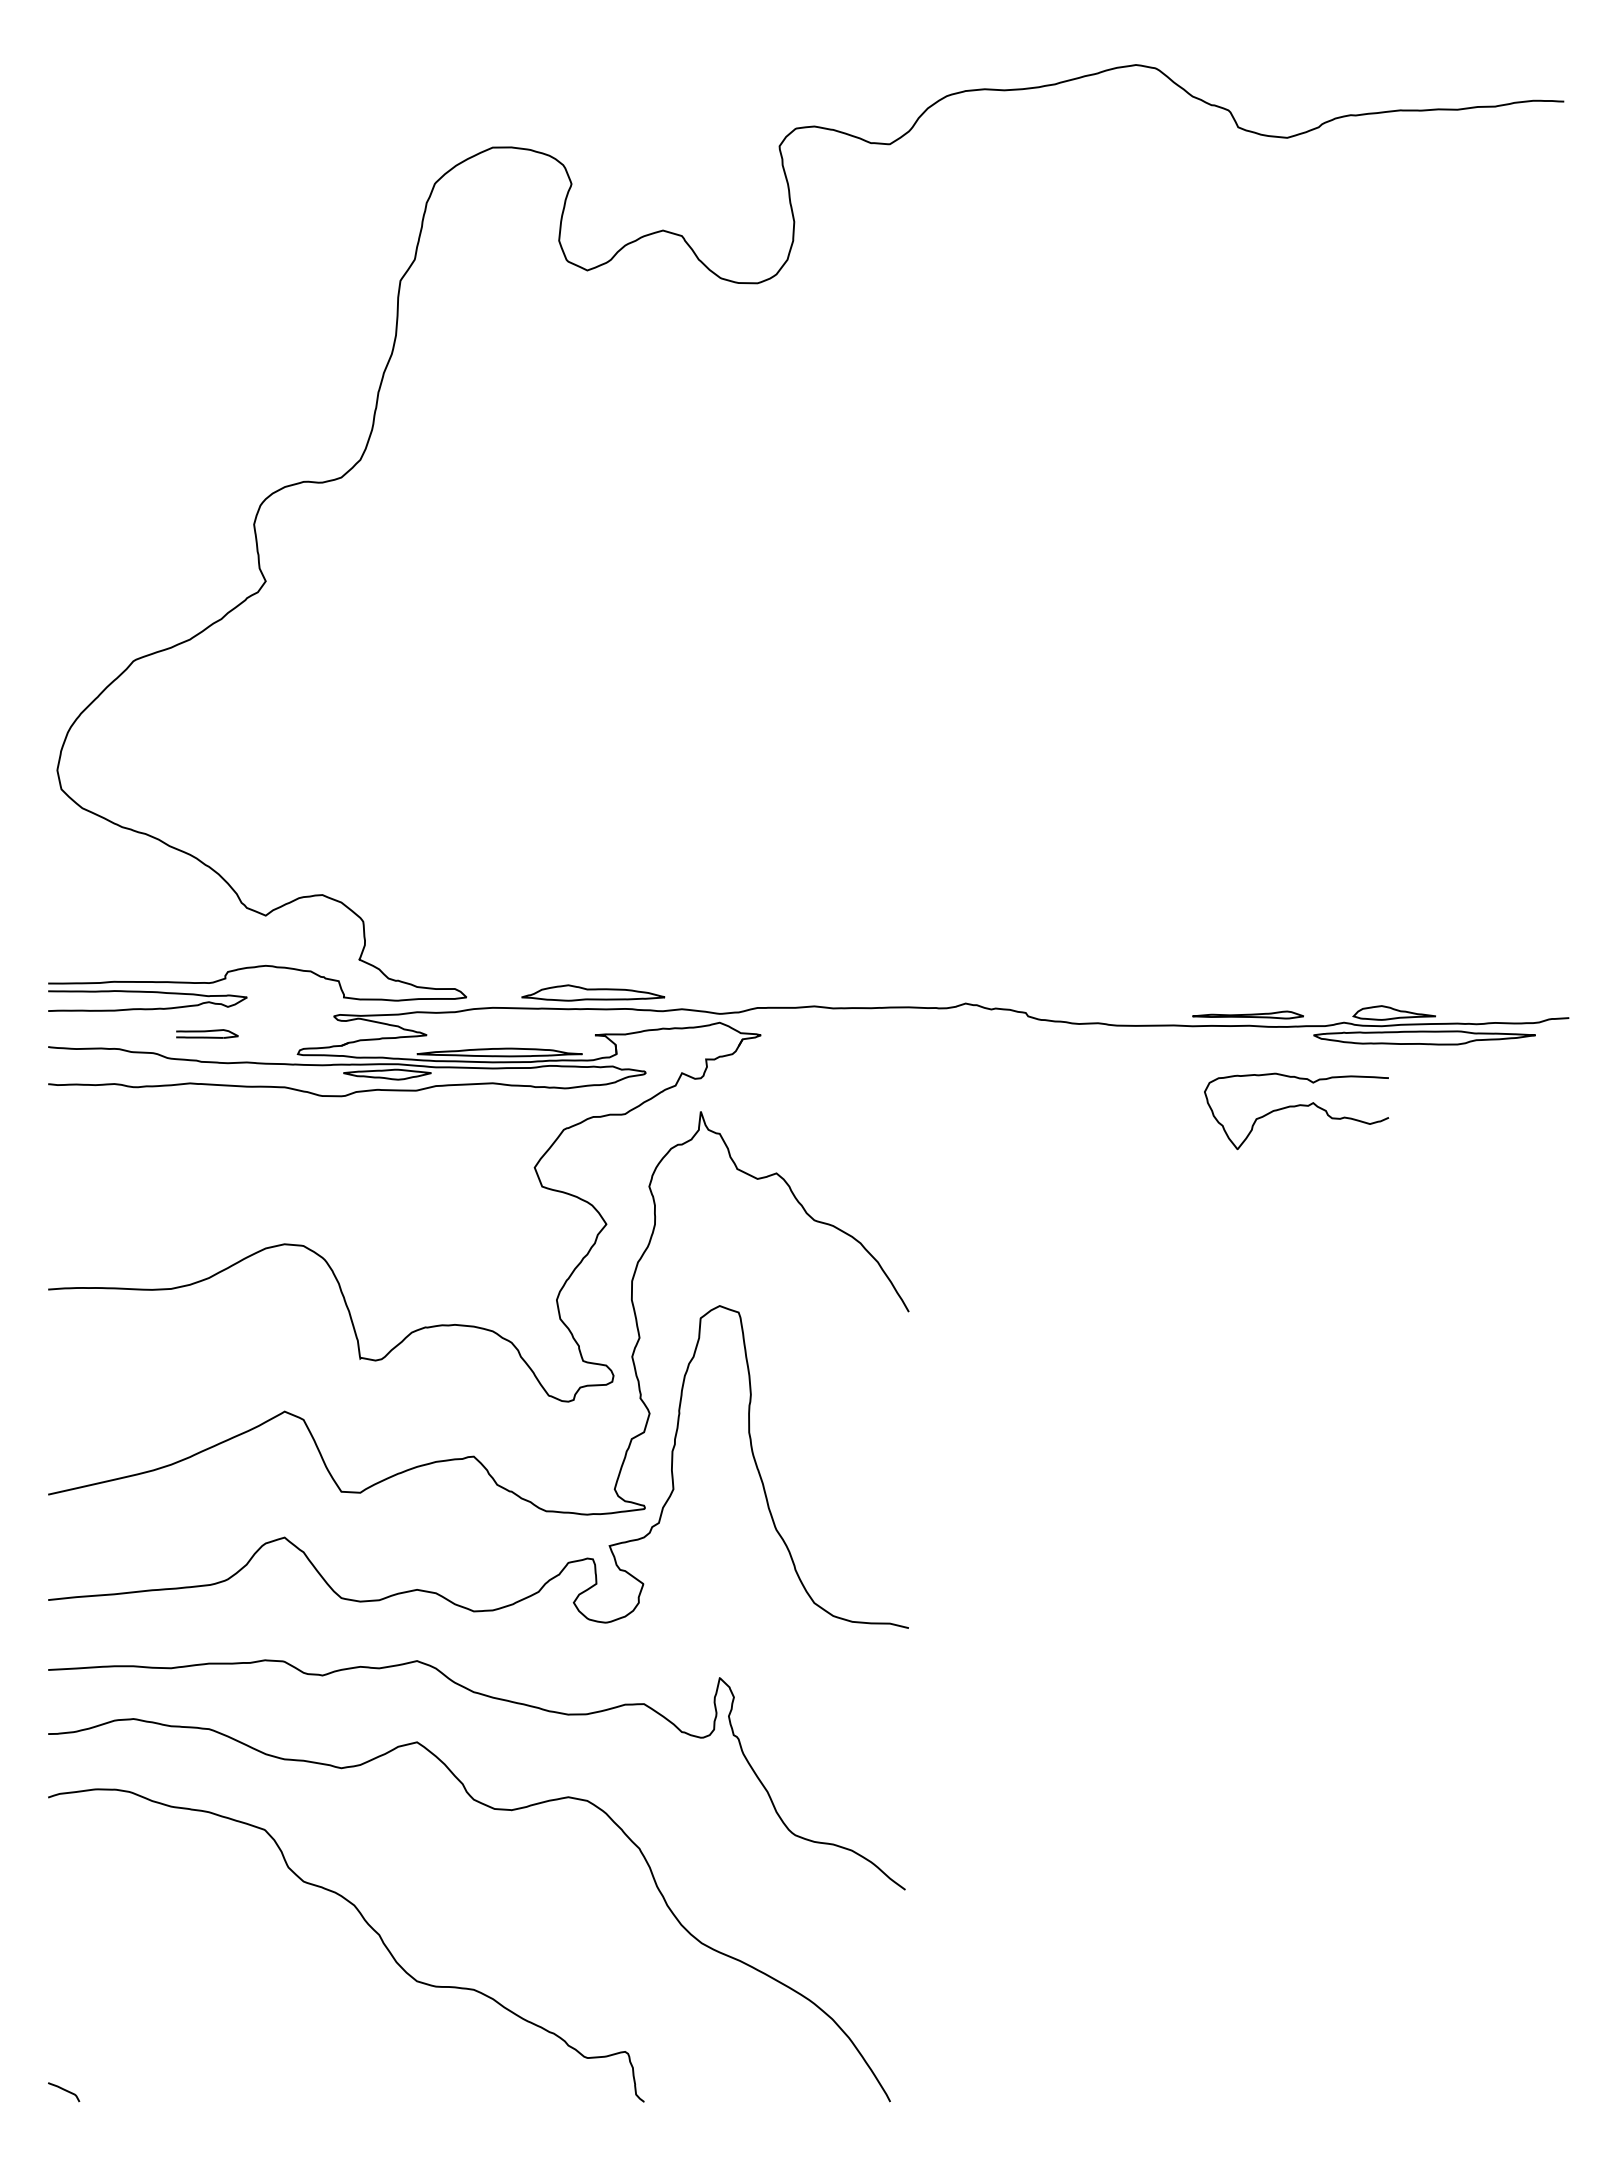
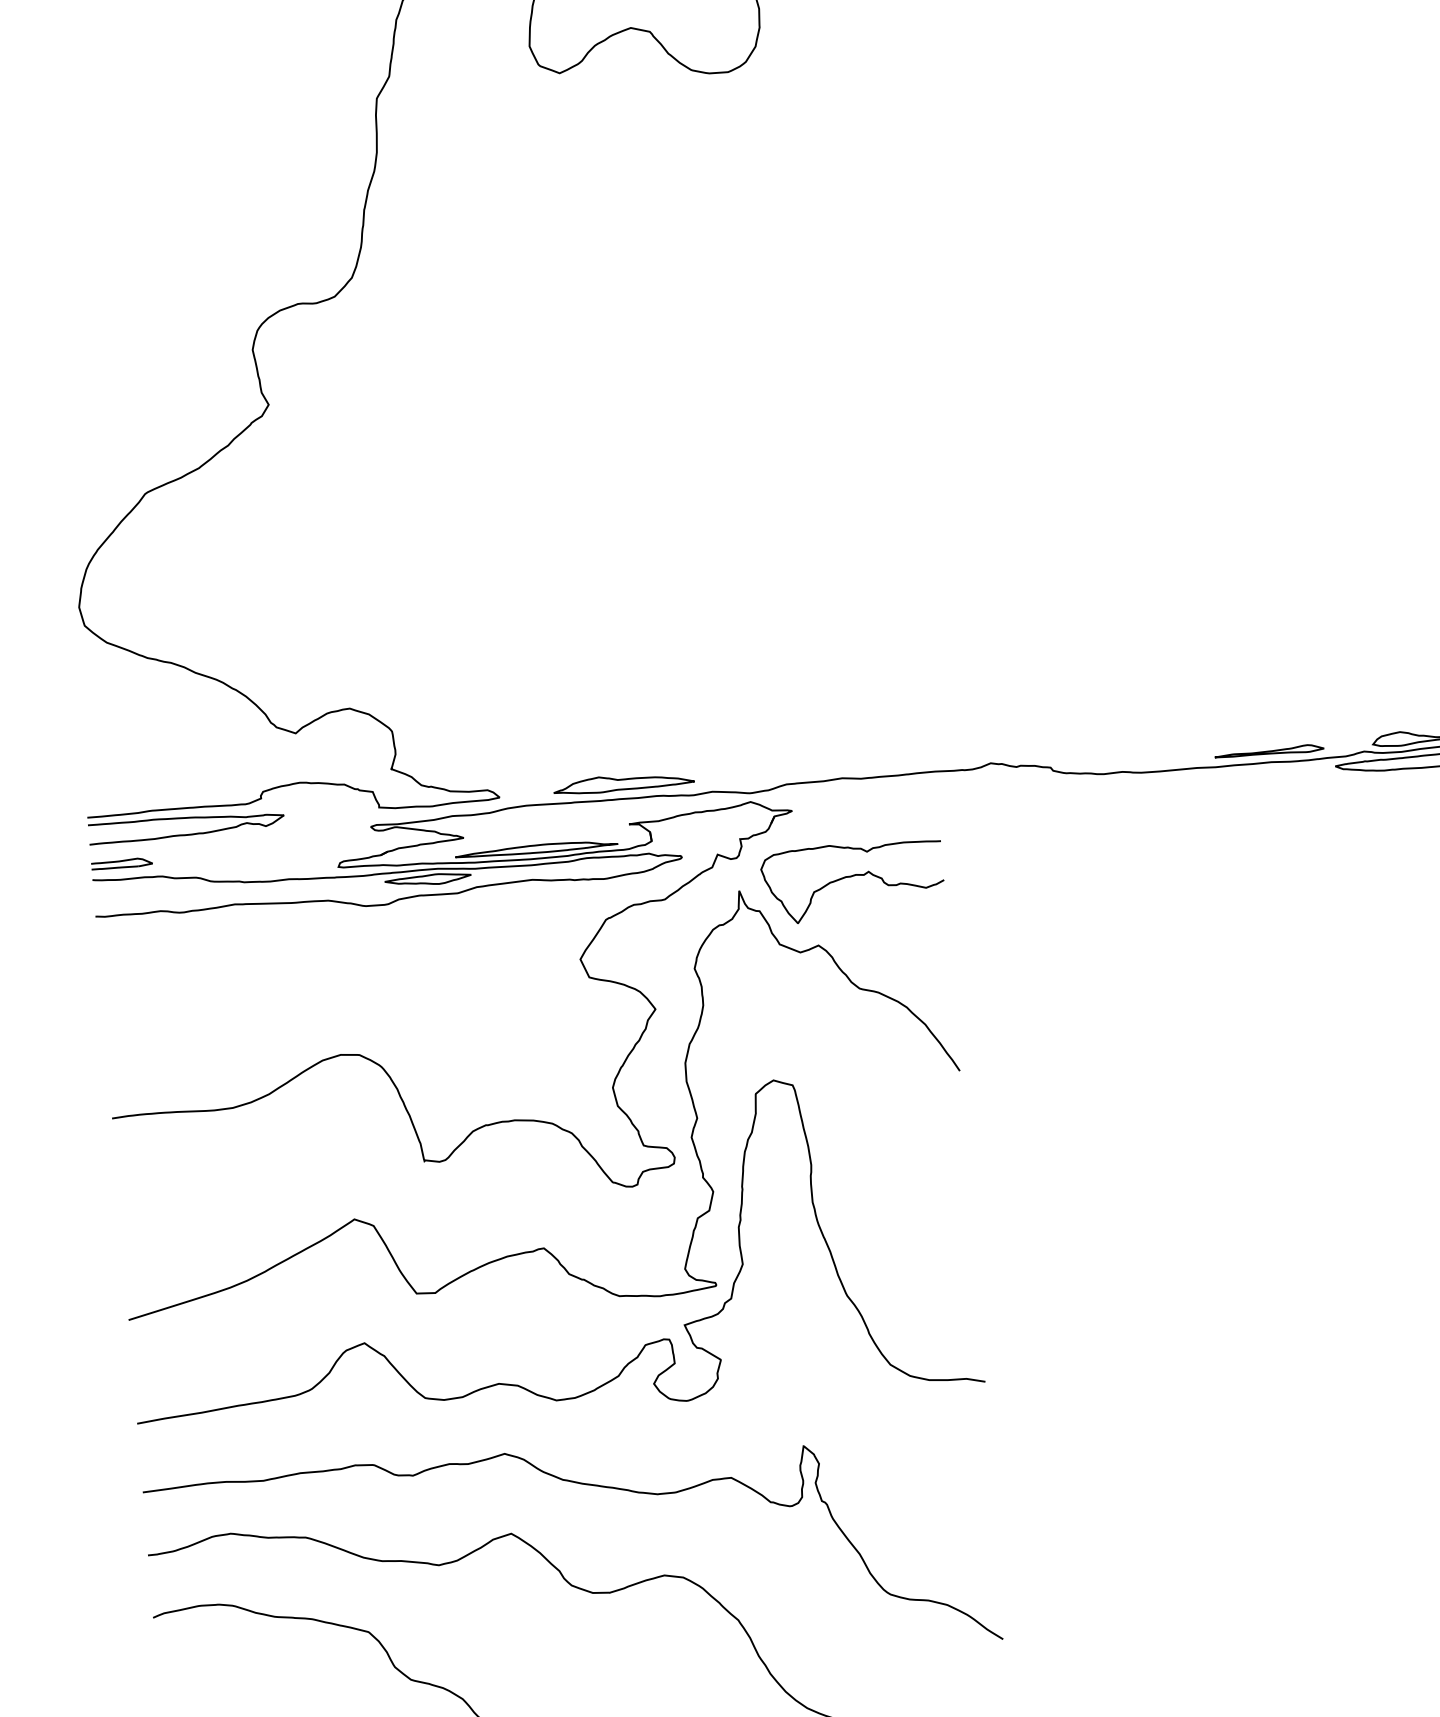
part: (207, 1033) -> (122, 863), moved
curve: (1295, 1107) -> (851, 877), moved

